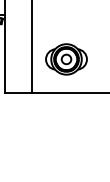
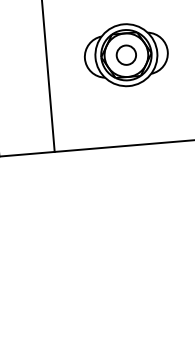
part: (66, 59) -> (126, 55), moved

